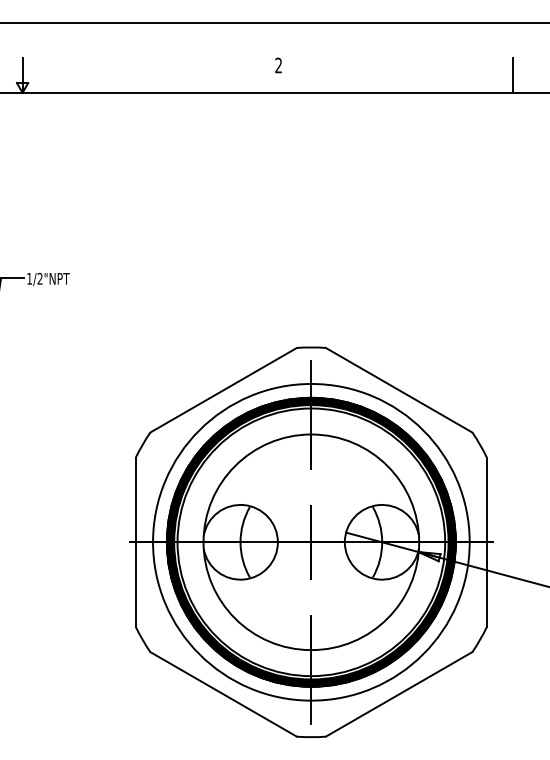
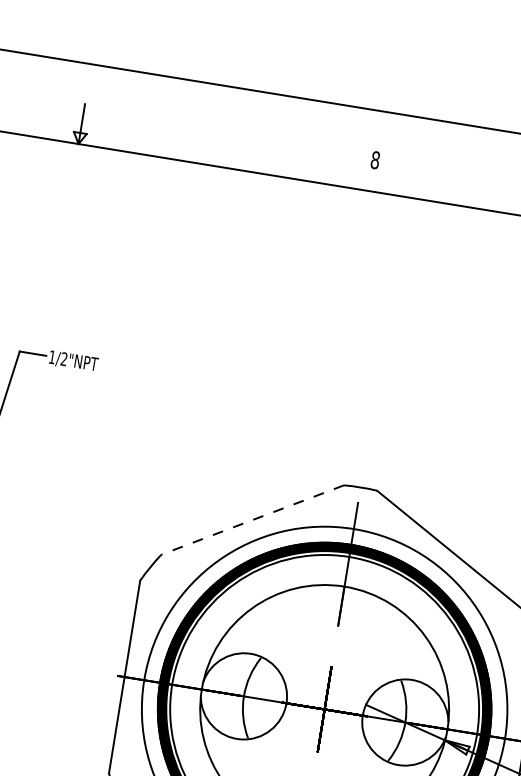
text: (278, 65) -> (375, 160), 2 -> 8
line: (223, 390) -> (252, 520), solid -> dashed

